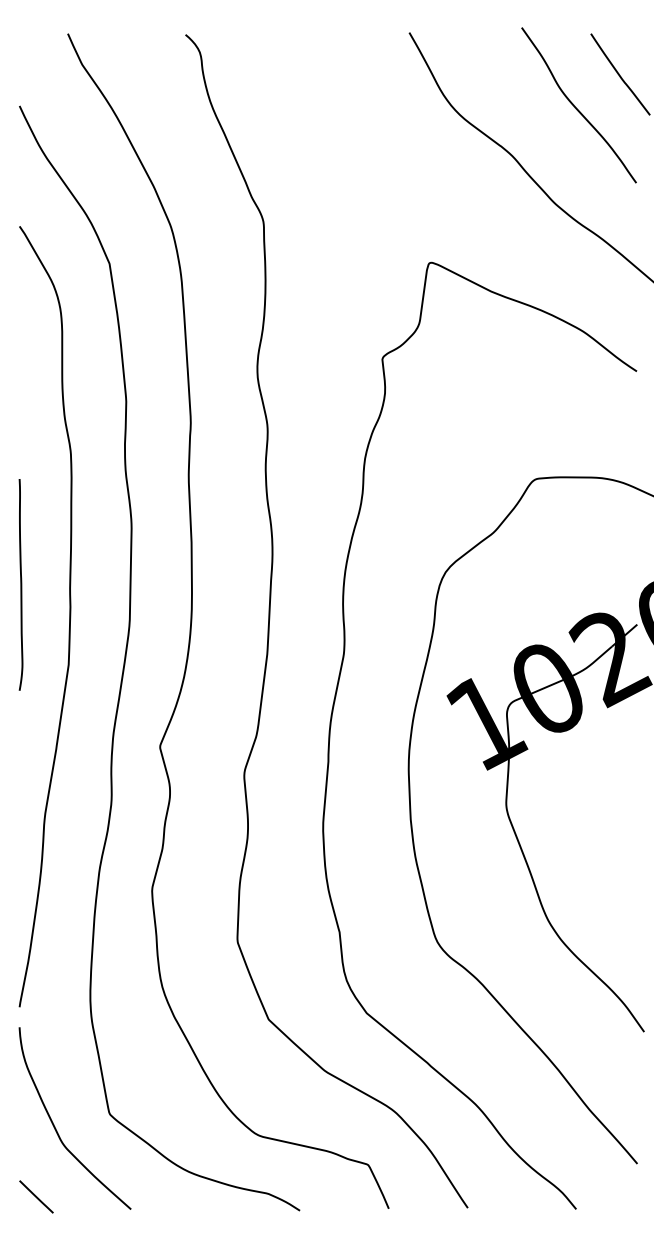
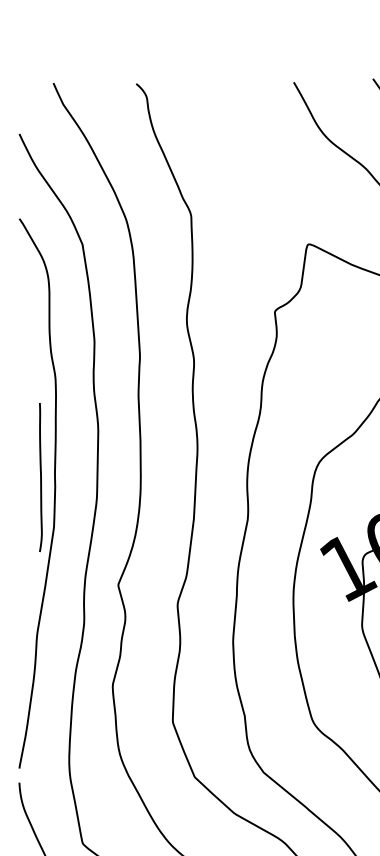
curve: (20, 584) -> (40, 477), moved

